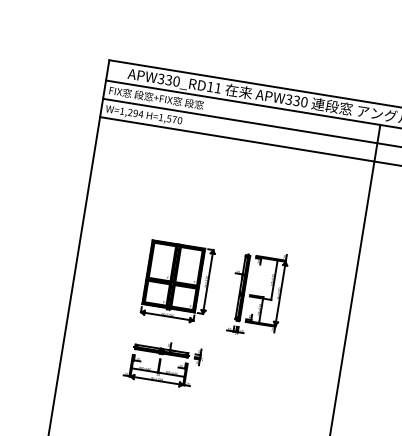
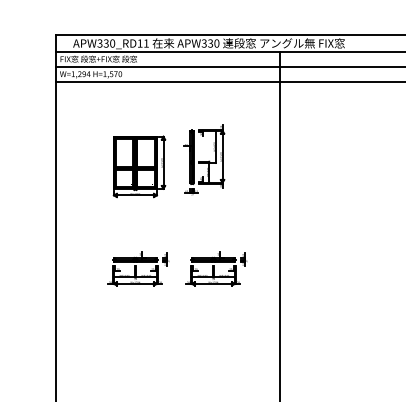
part: (177, 281) -> (139, 166), moved
part: (257, 293) -> (204, 159), moved
part: (259, 377) -> (216, 268), added

